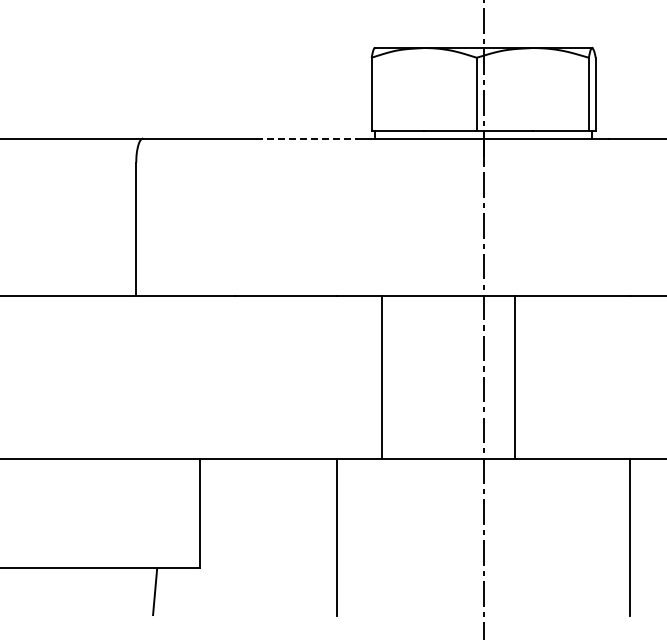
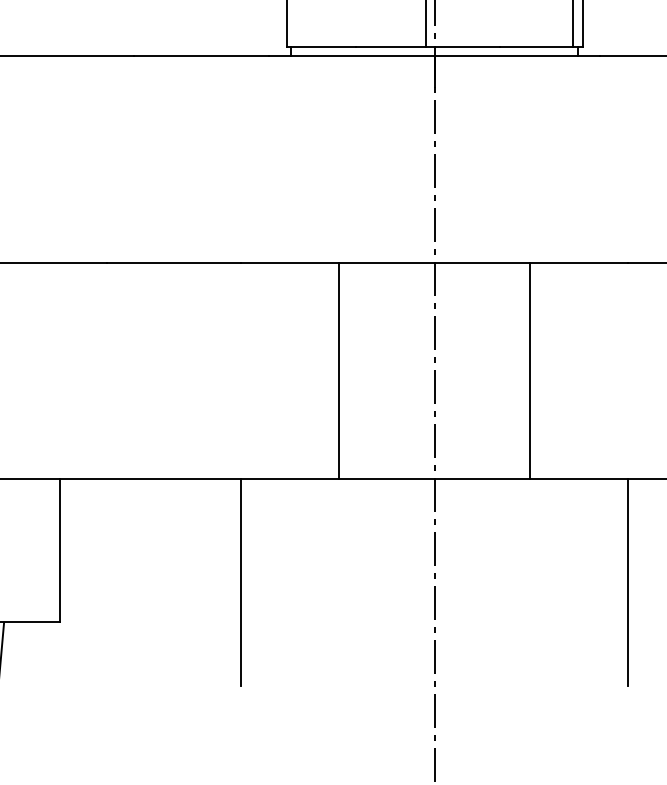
line: (307, 138) -> (202, 55), dashed -> solid
line: (382, 376) -> (339, 369), moved
line: (515, 376) -> (530, 369), moved

